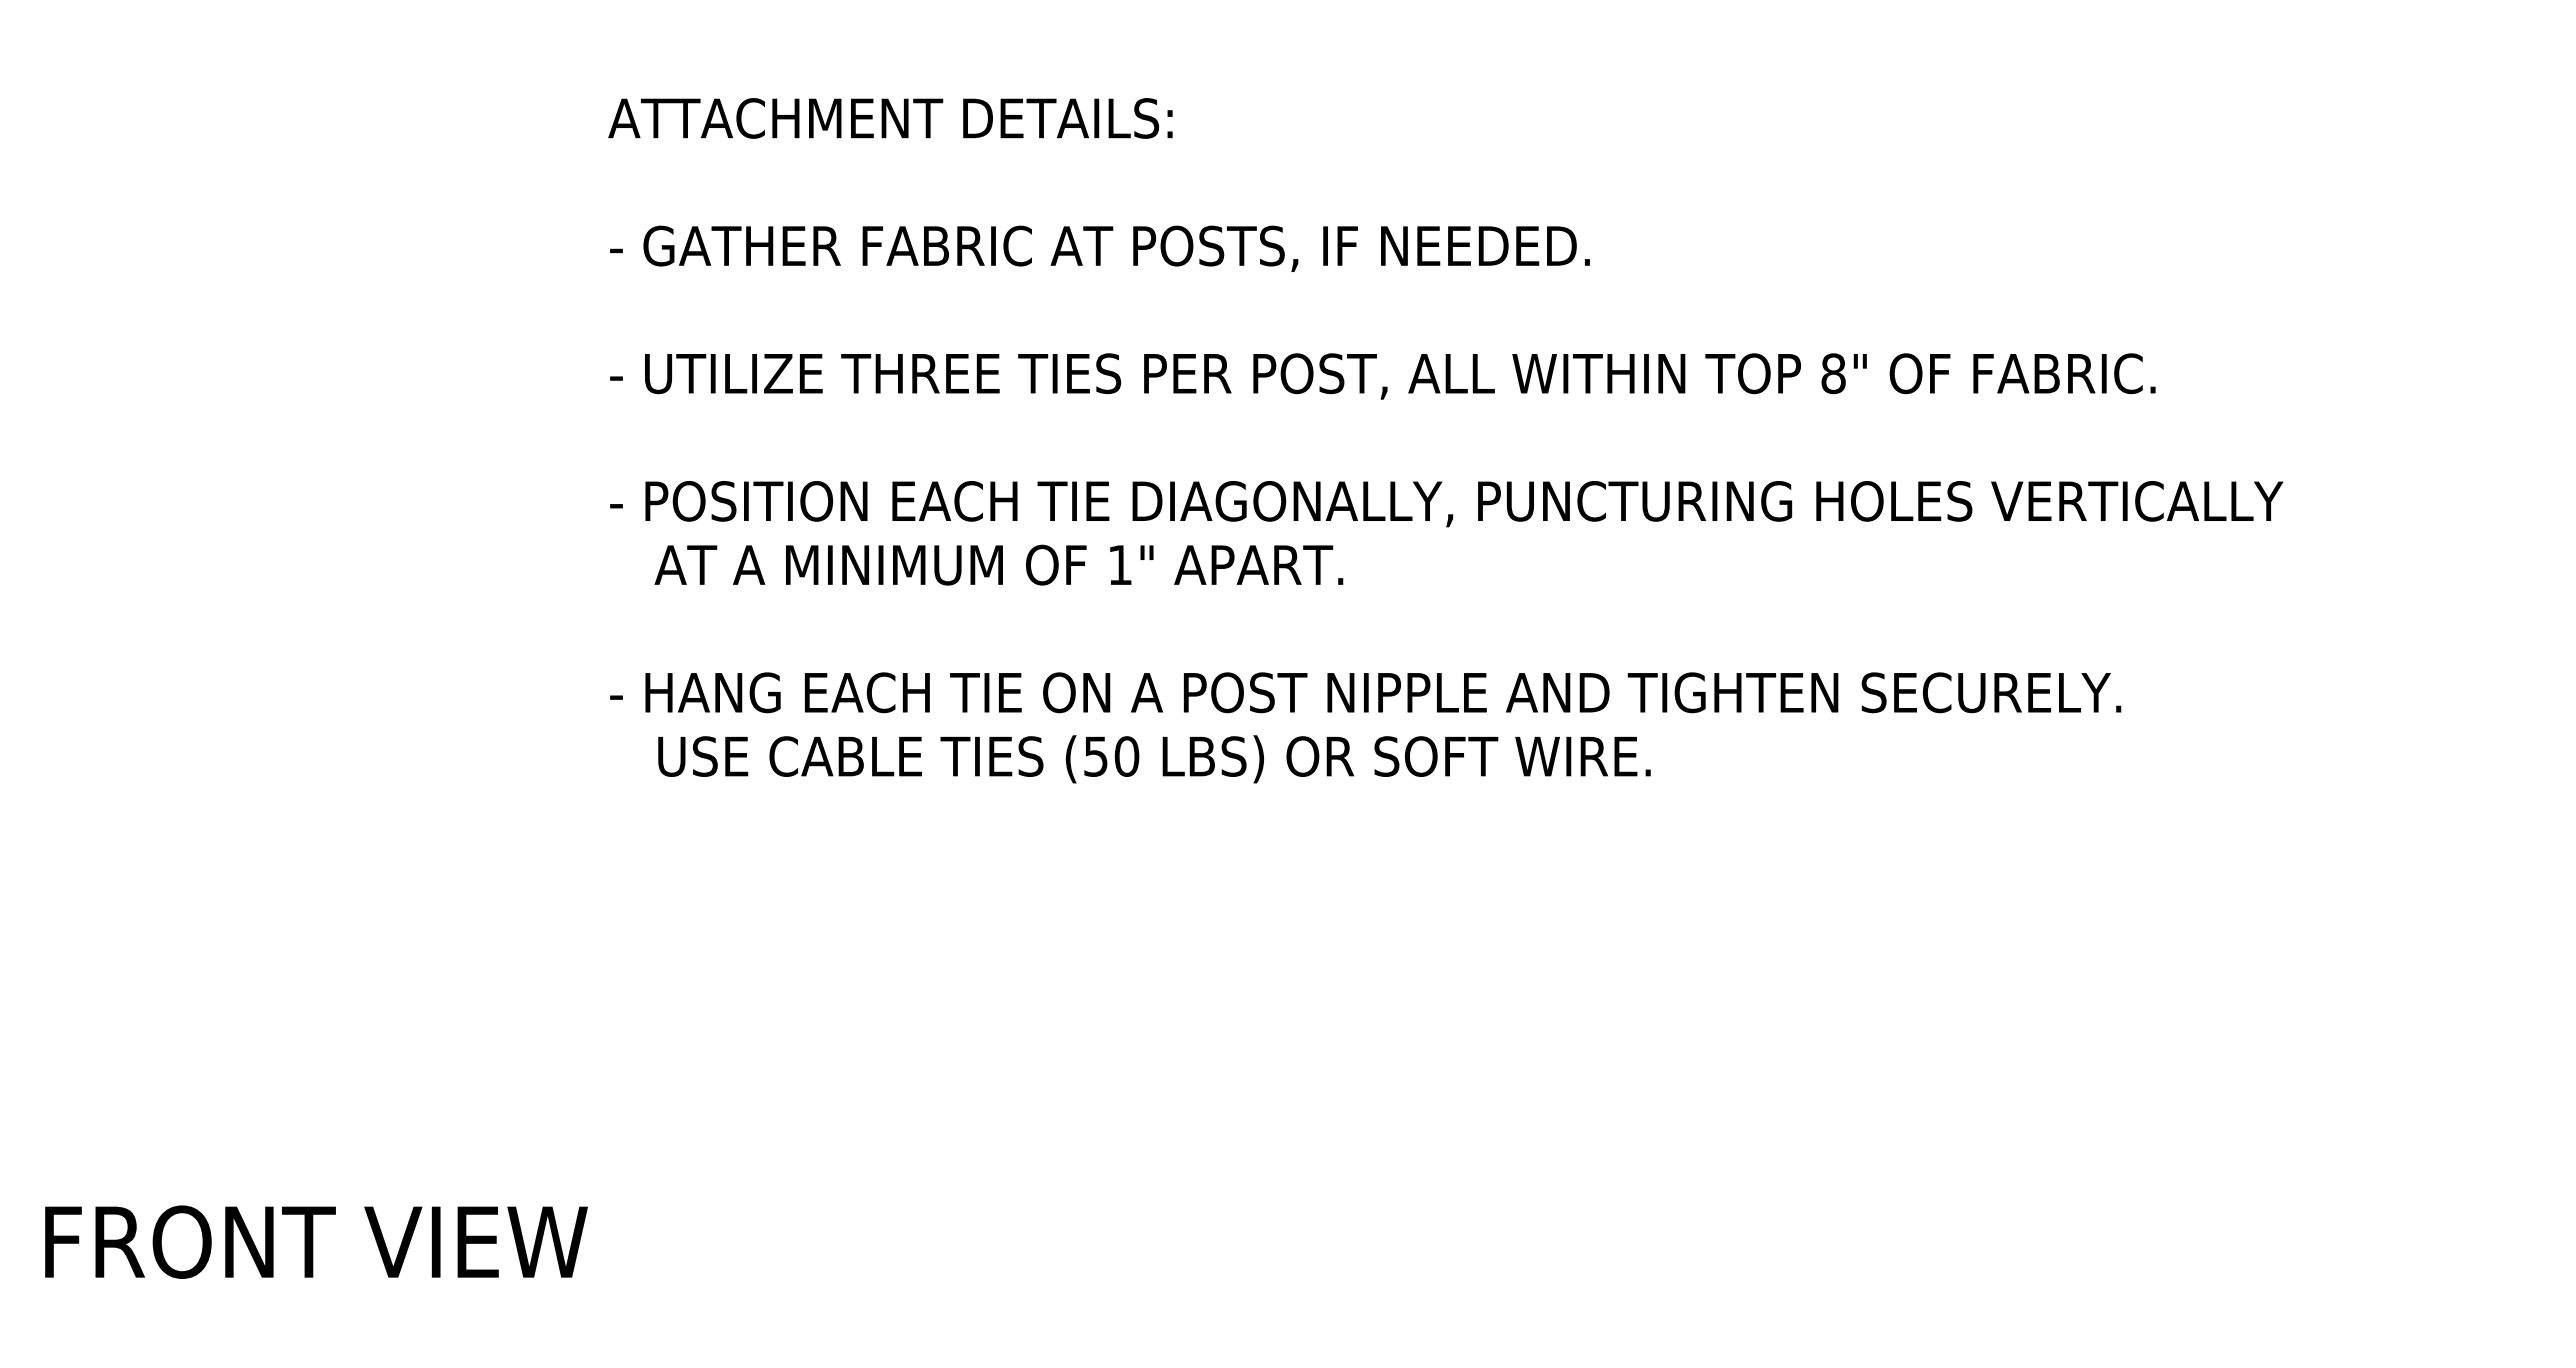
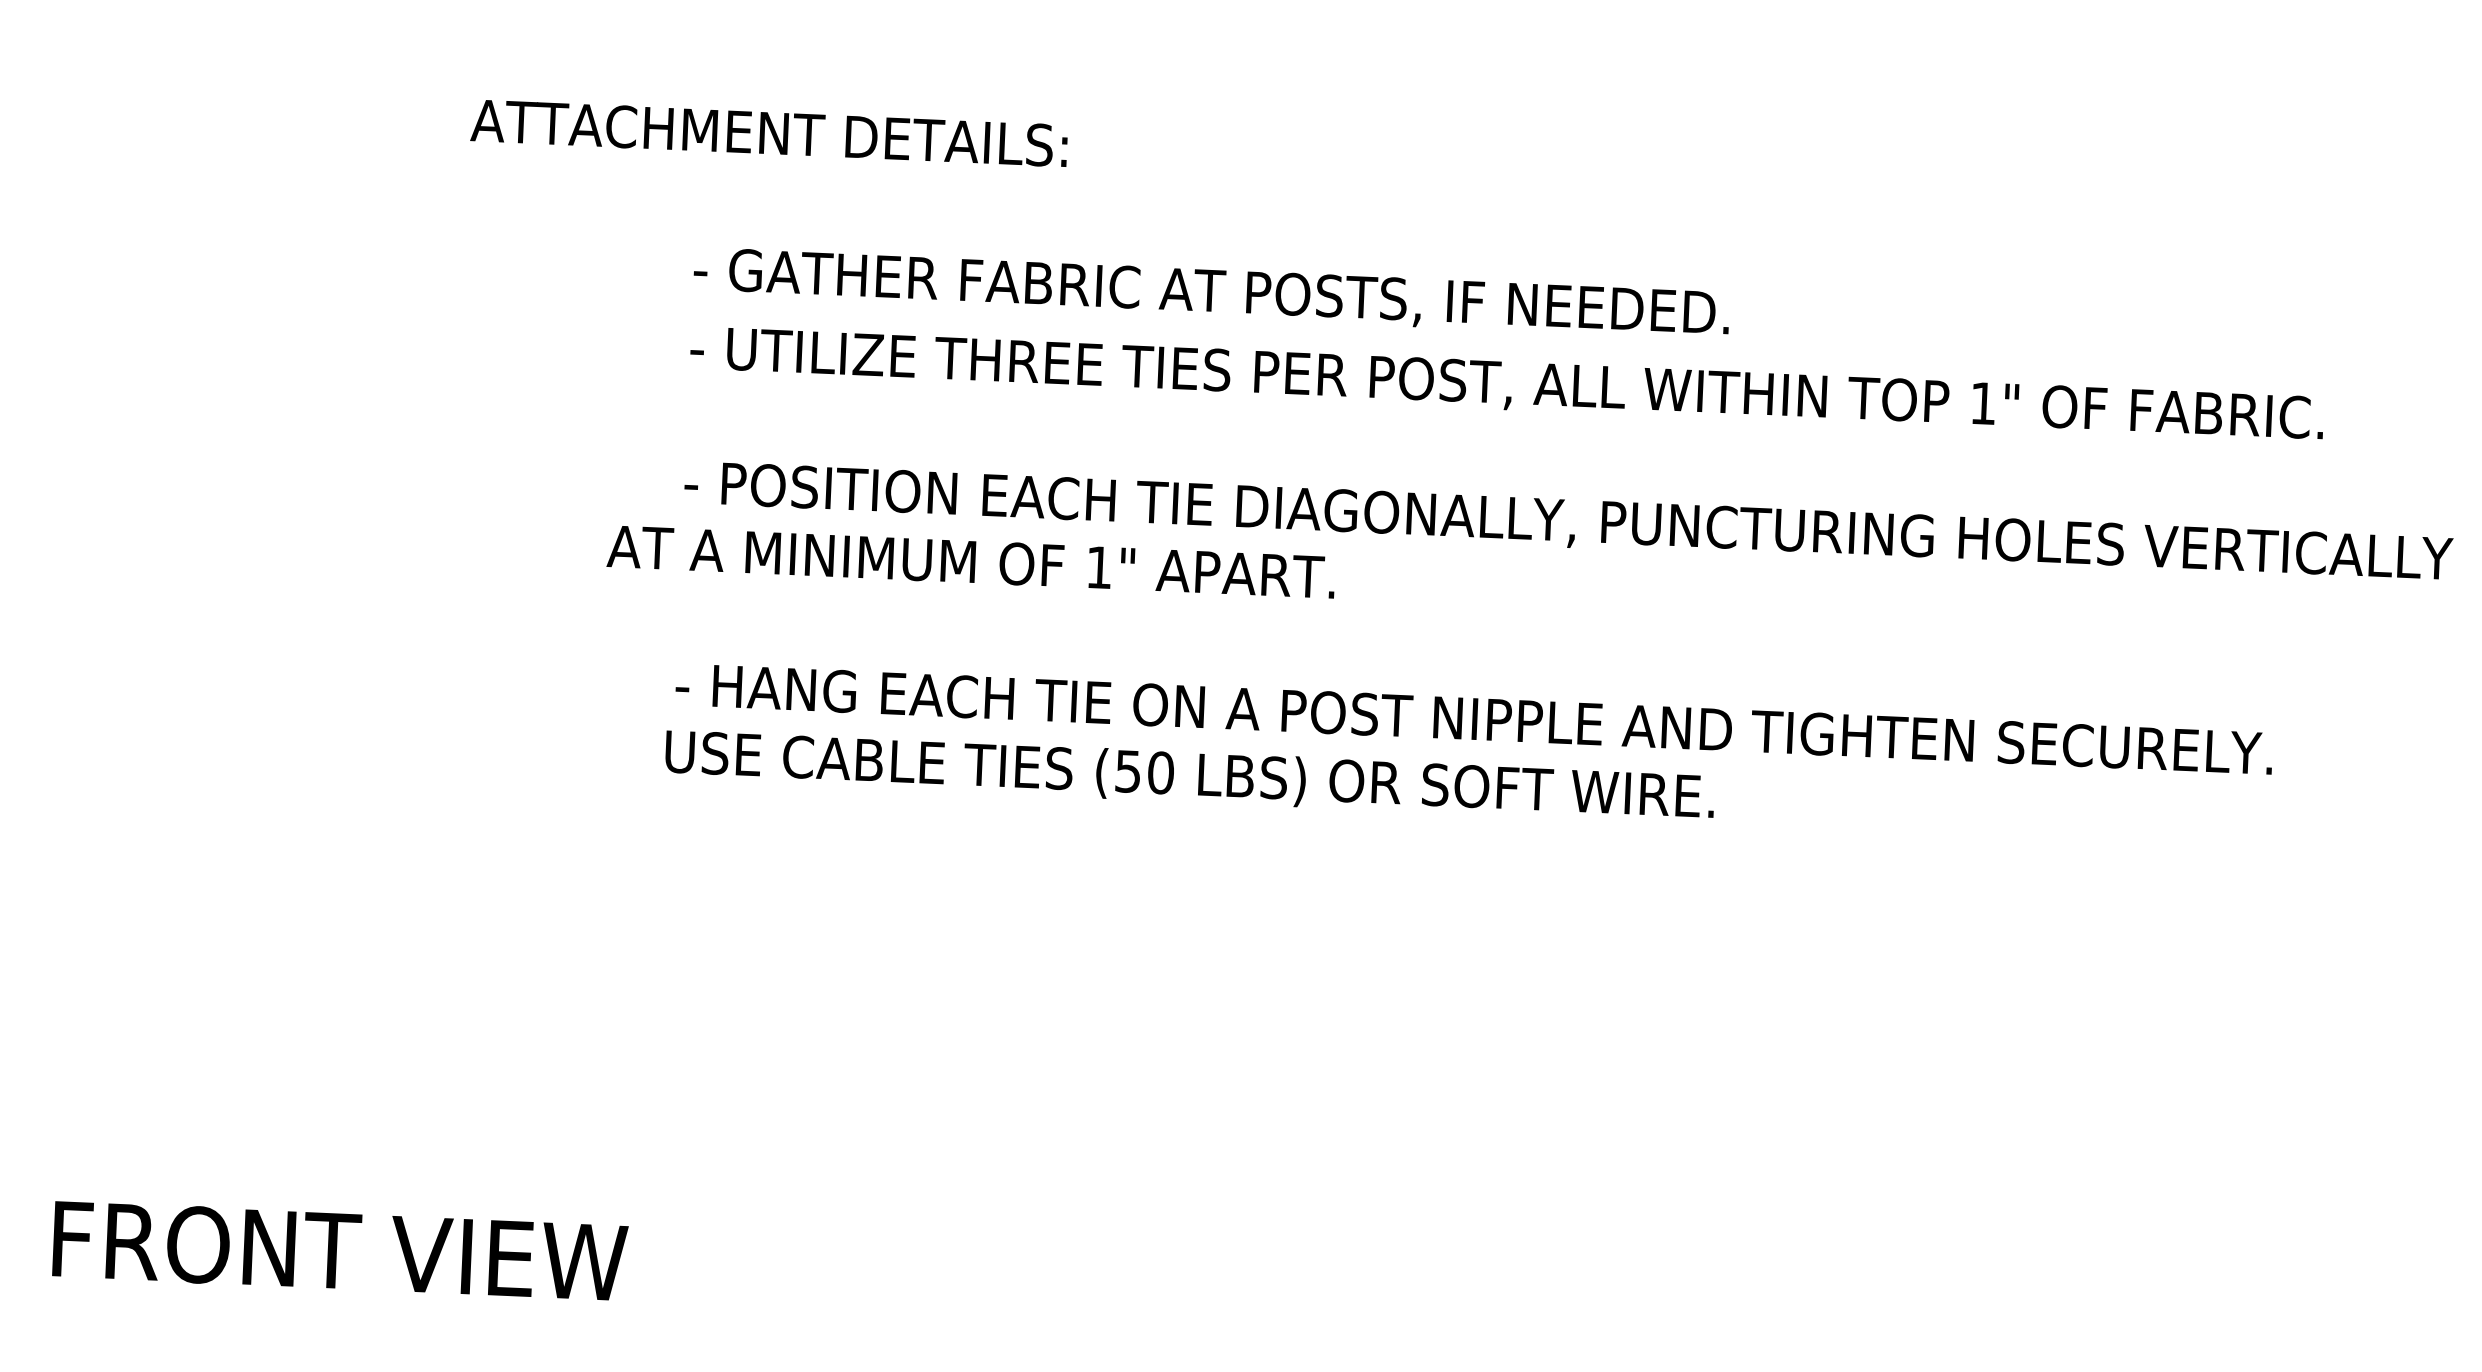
text: (890, 118) -> (769, 133), moved
text: (1099, 248) -> (1211, 293), moved
text: (1833, 373) -> (1983, 403), 8" -> 1"
text: (998, 564) -> (970, 561), moved
text: (1154, 759) -> (1189, 777), moved

